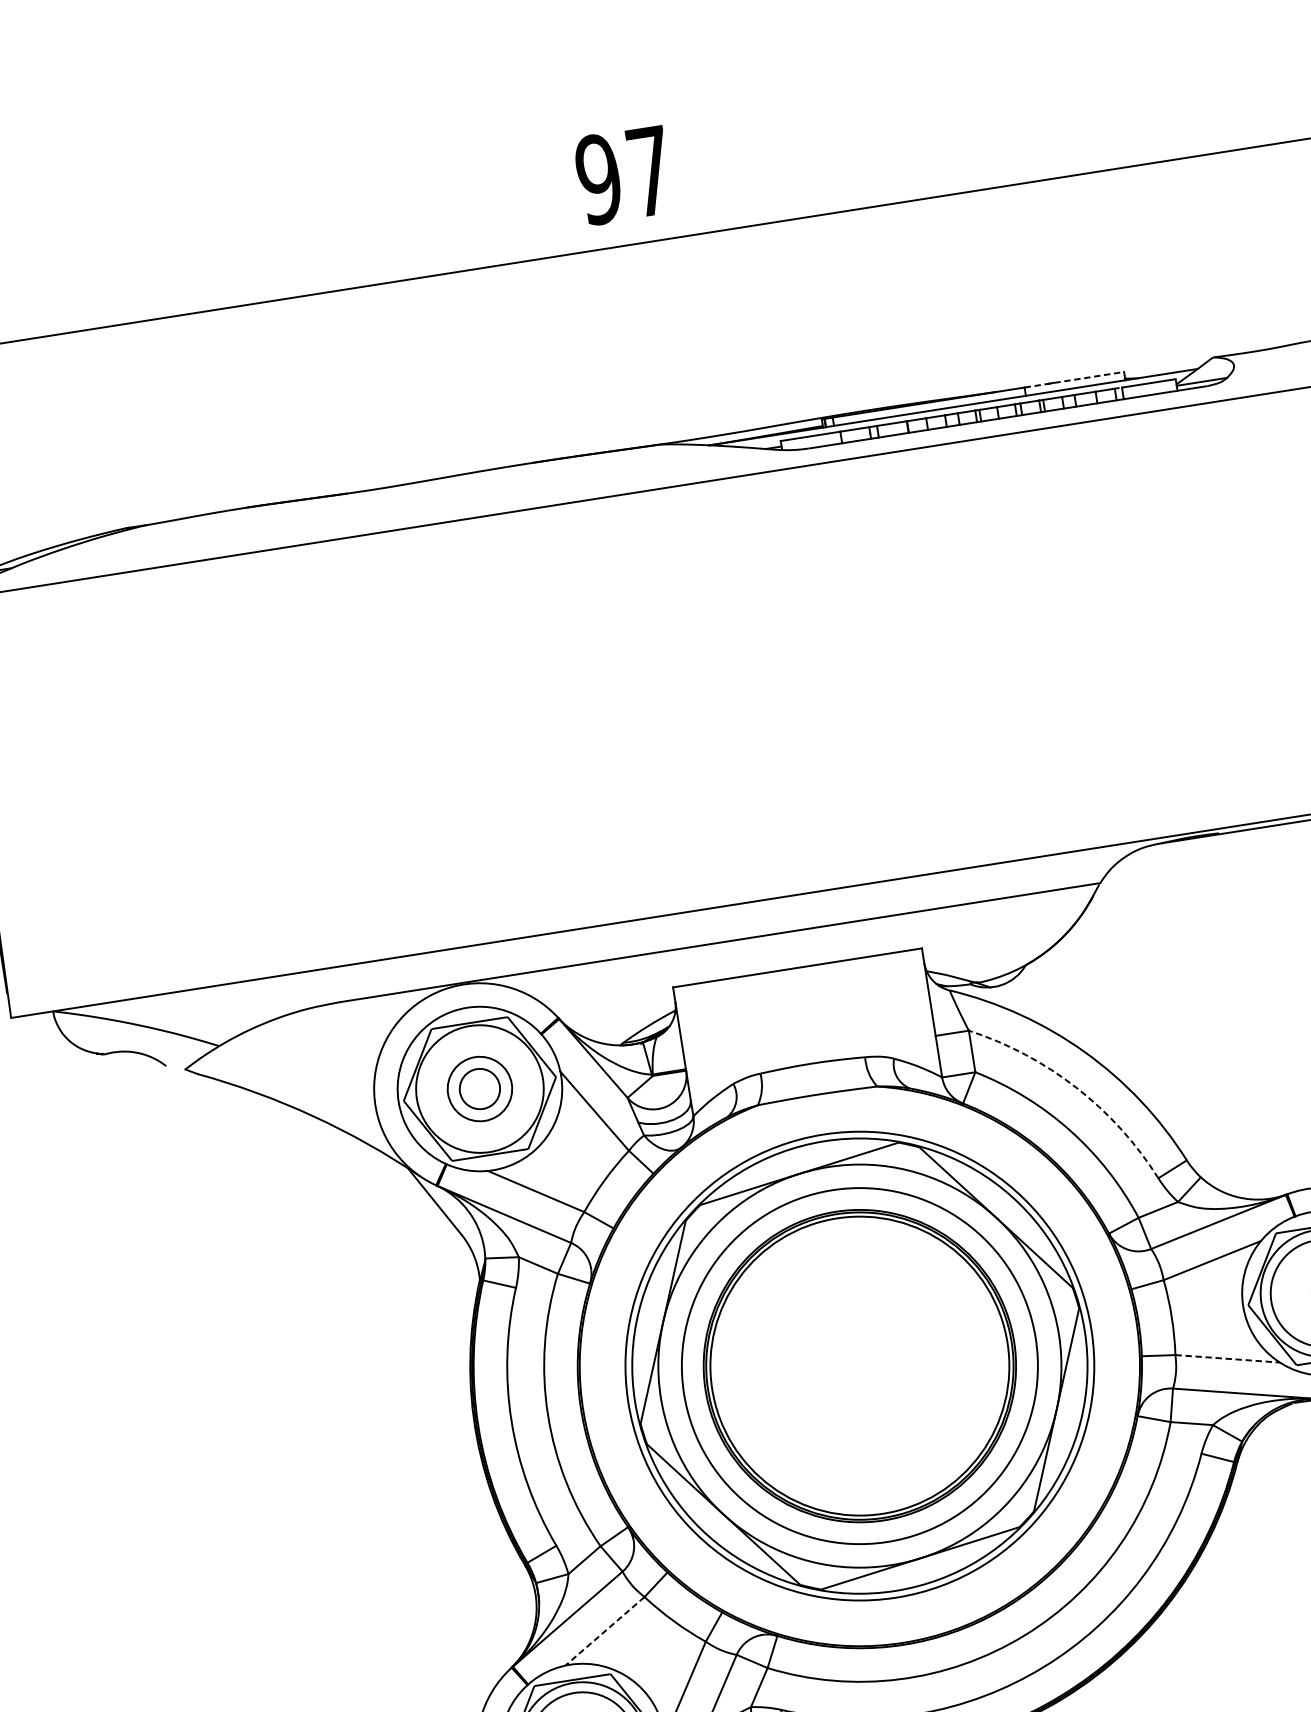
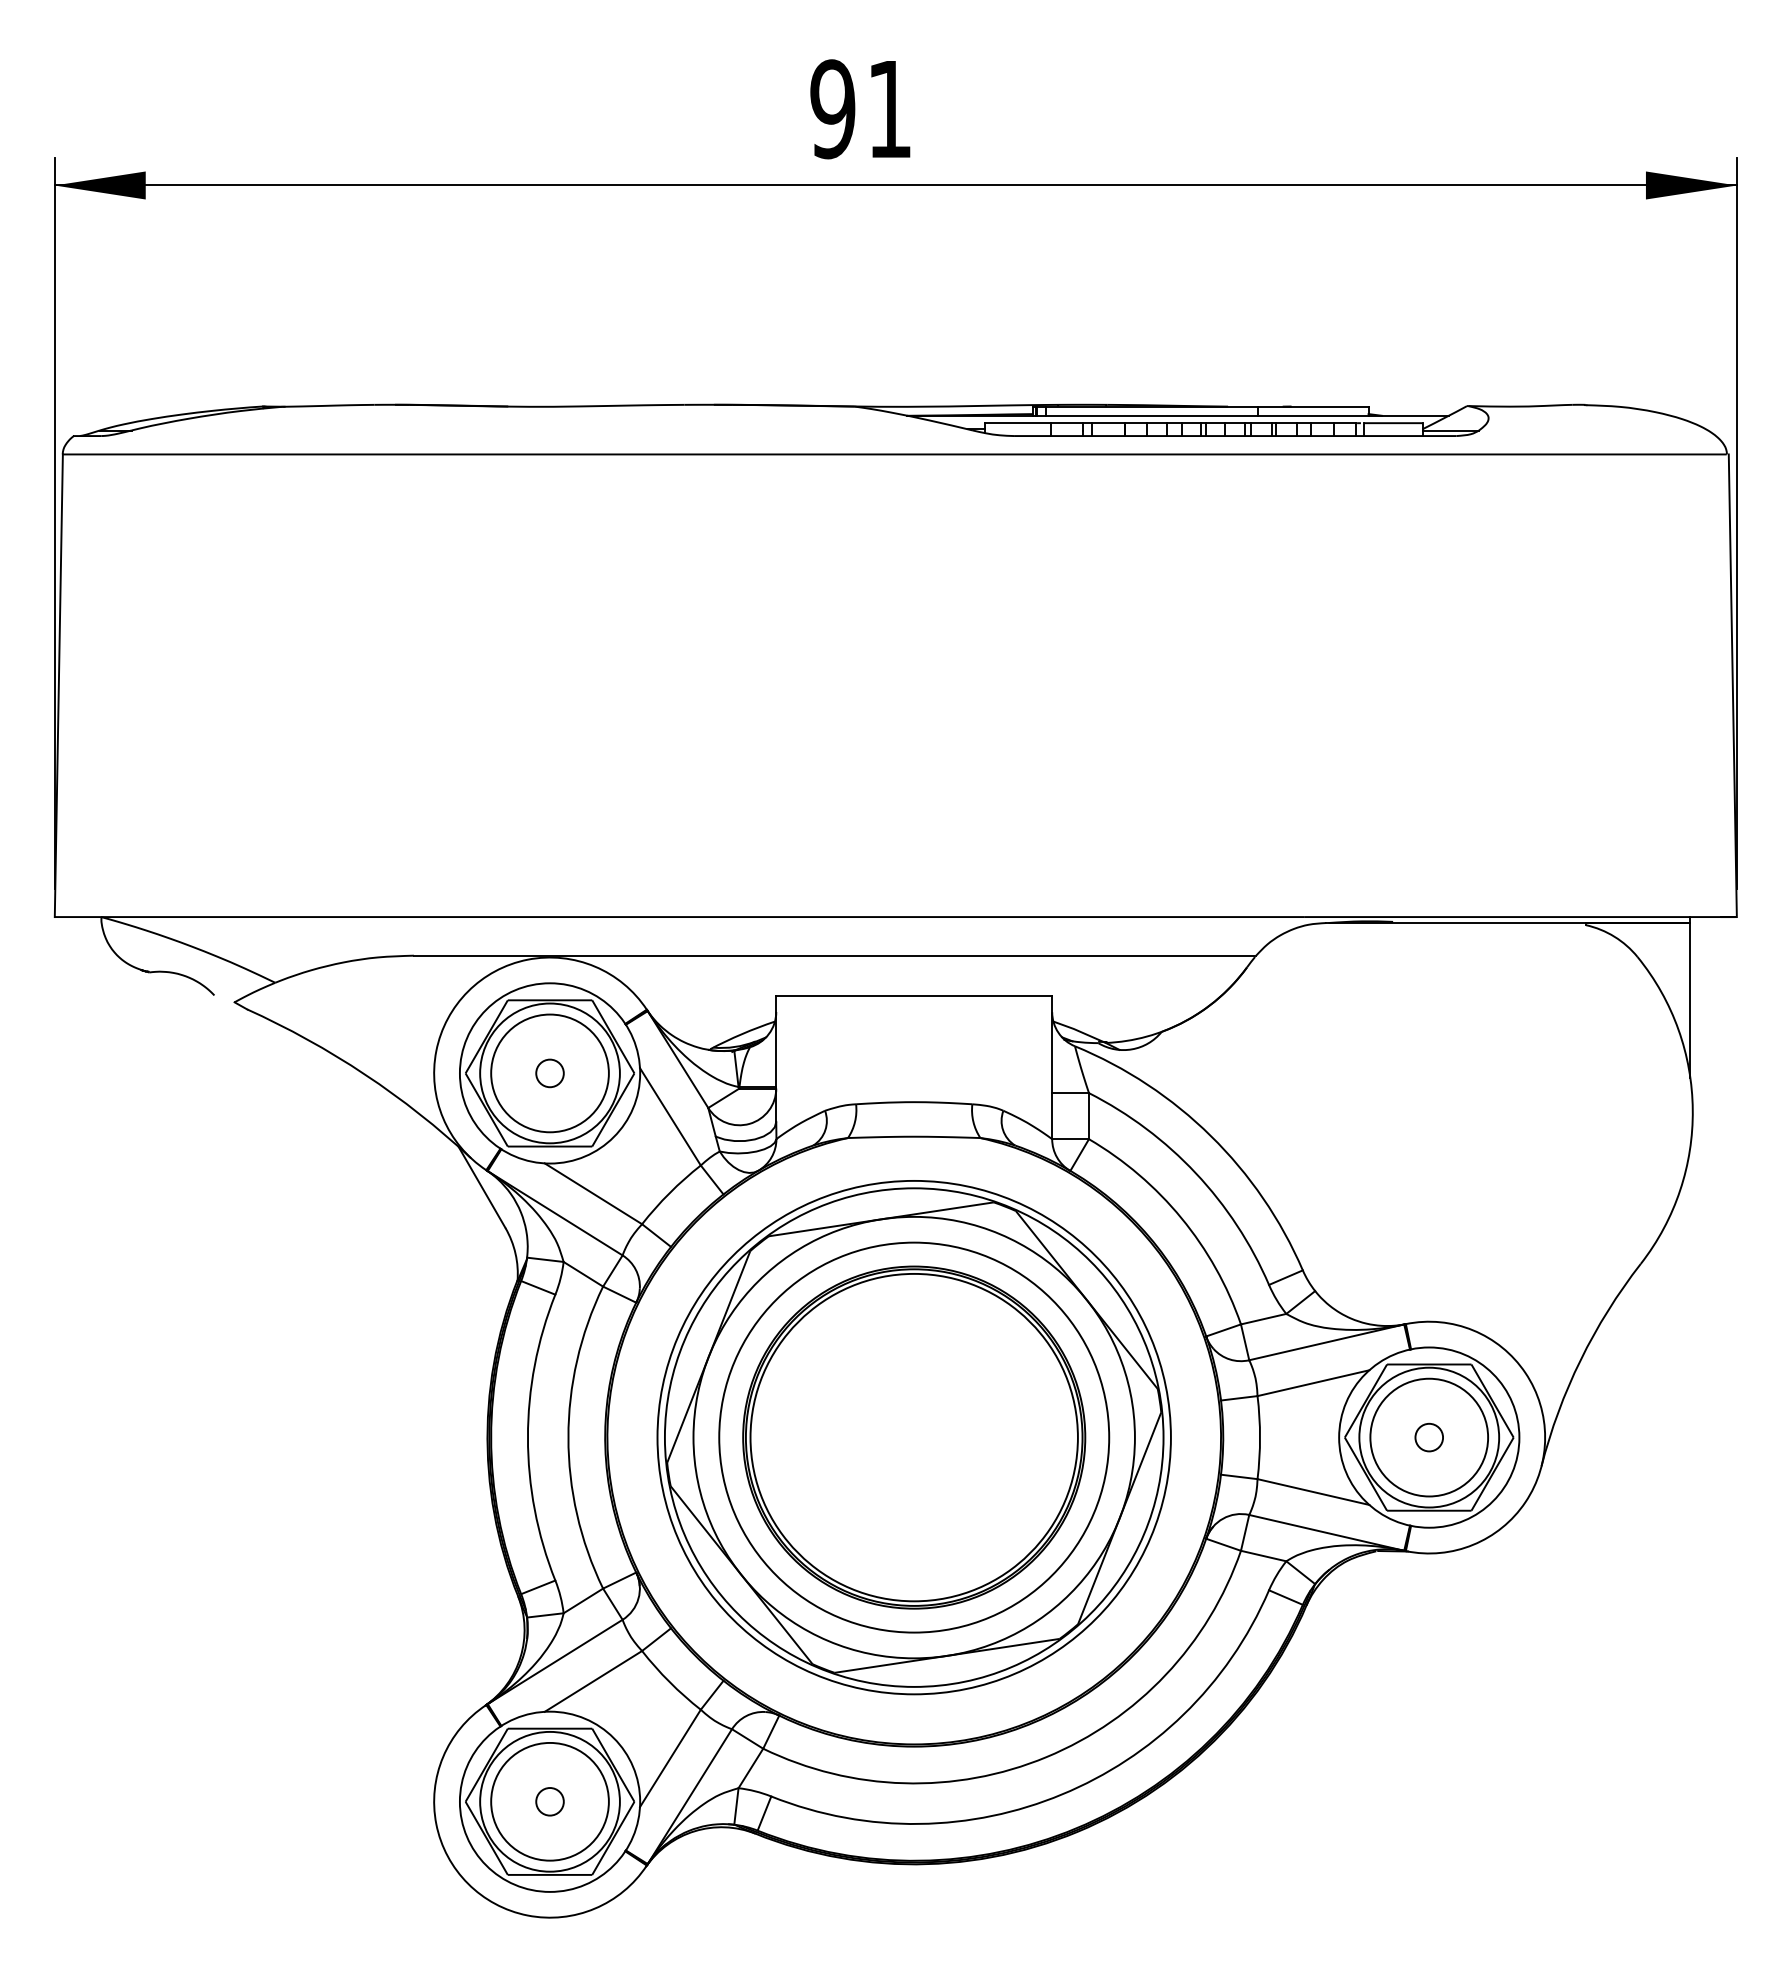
text: (649, 171) -> (889, 109), 97 -> 91
line: (1074, 379) -> (1313, 406), dashed -> solid
arc: (1076, 1088) -> (1195, 1173), dashed -> solid
circle: (479, 1089) -> (549, 1073), size x0.62
circle: (479, 1089) -> (549, 1073), size x1.67
line: (1227, 1359) -> (1313, 1492), dashed -> solid
line: (605, 1631) -> (593, 1681), dashed -> solid

